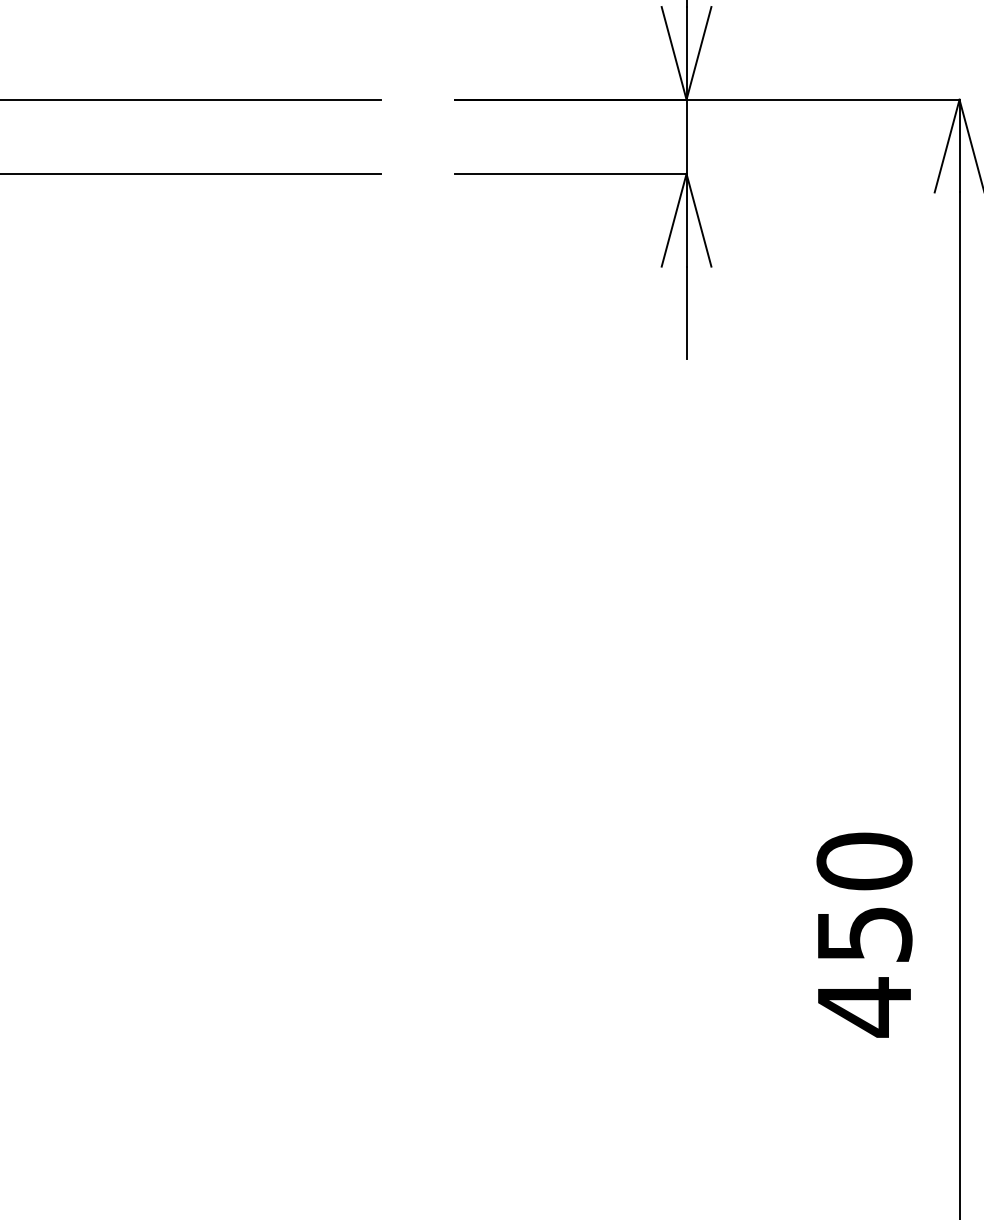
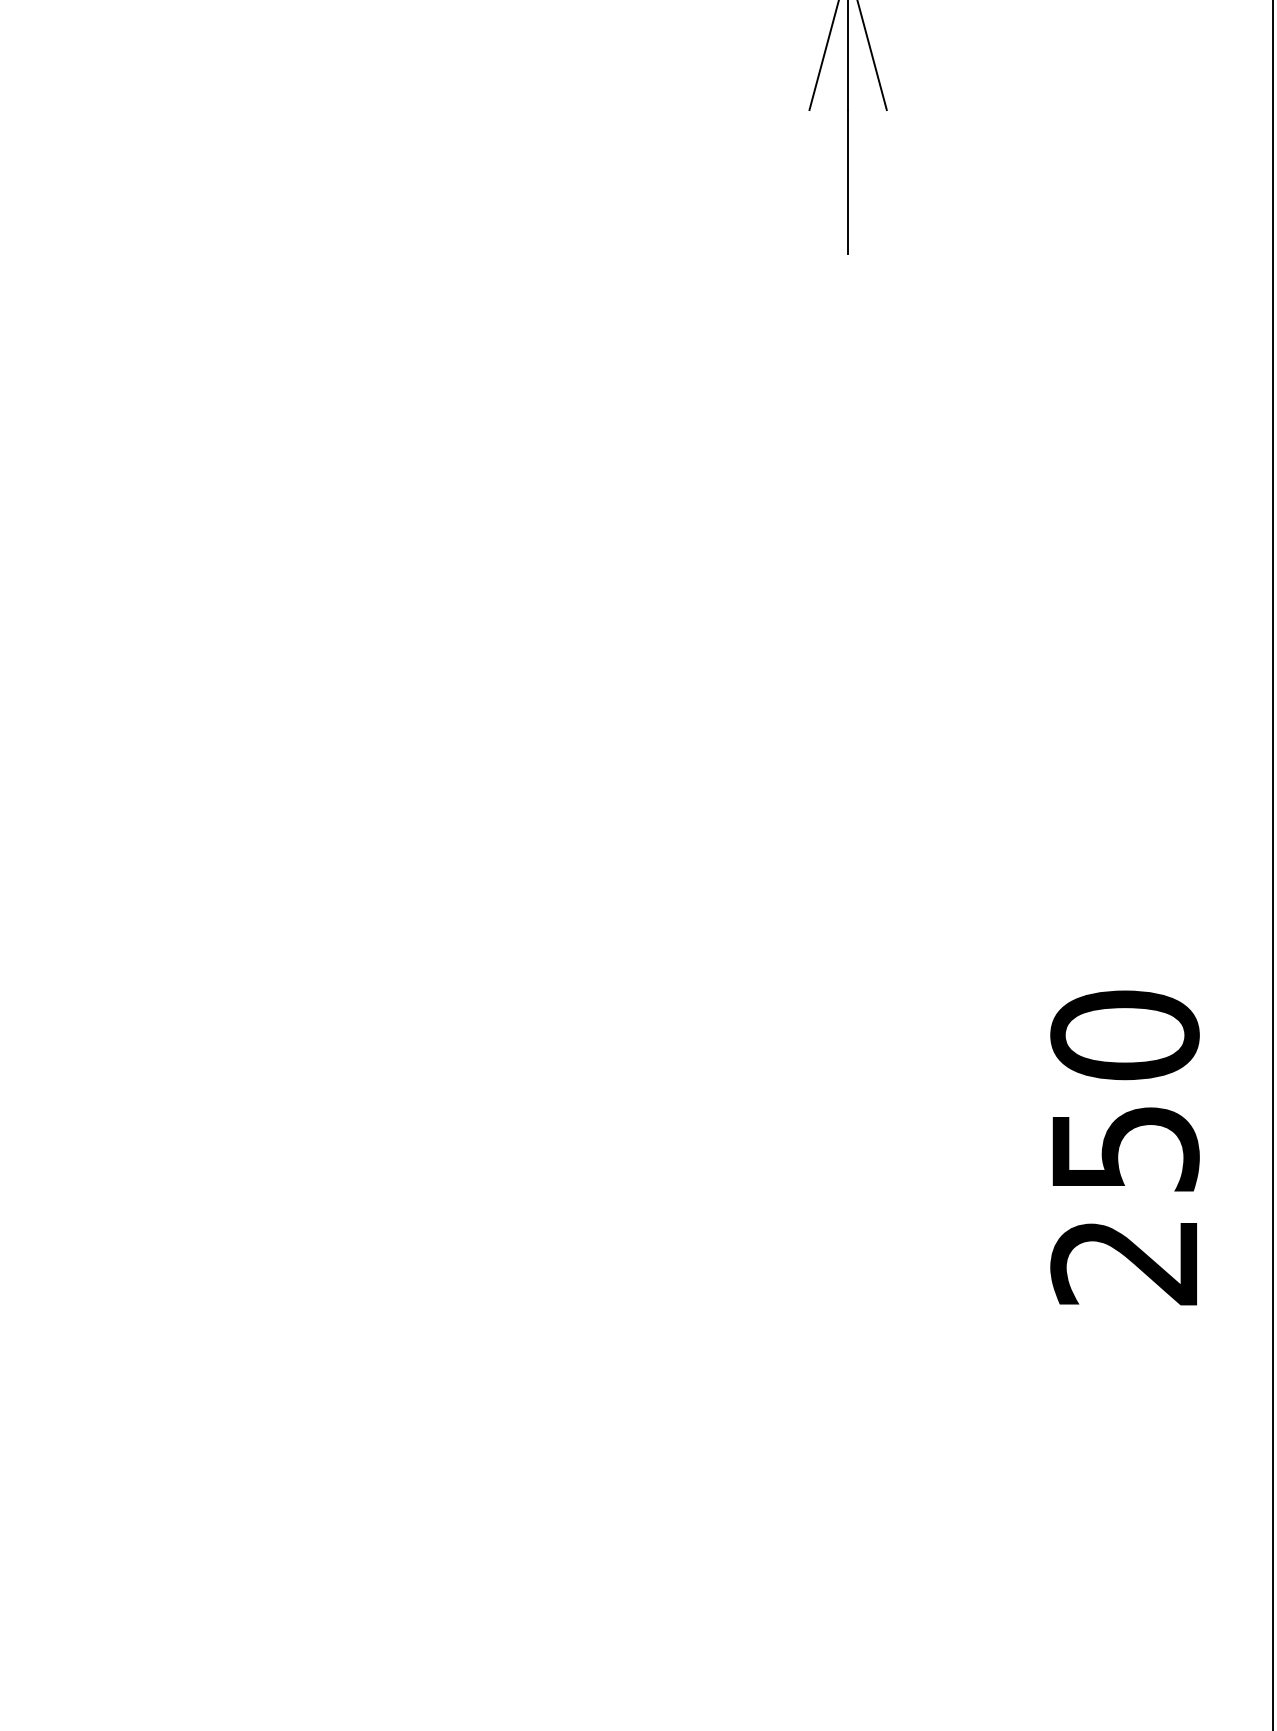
text: (863, 1007) -> (1123, 1262), 450 -> 250

